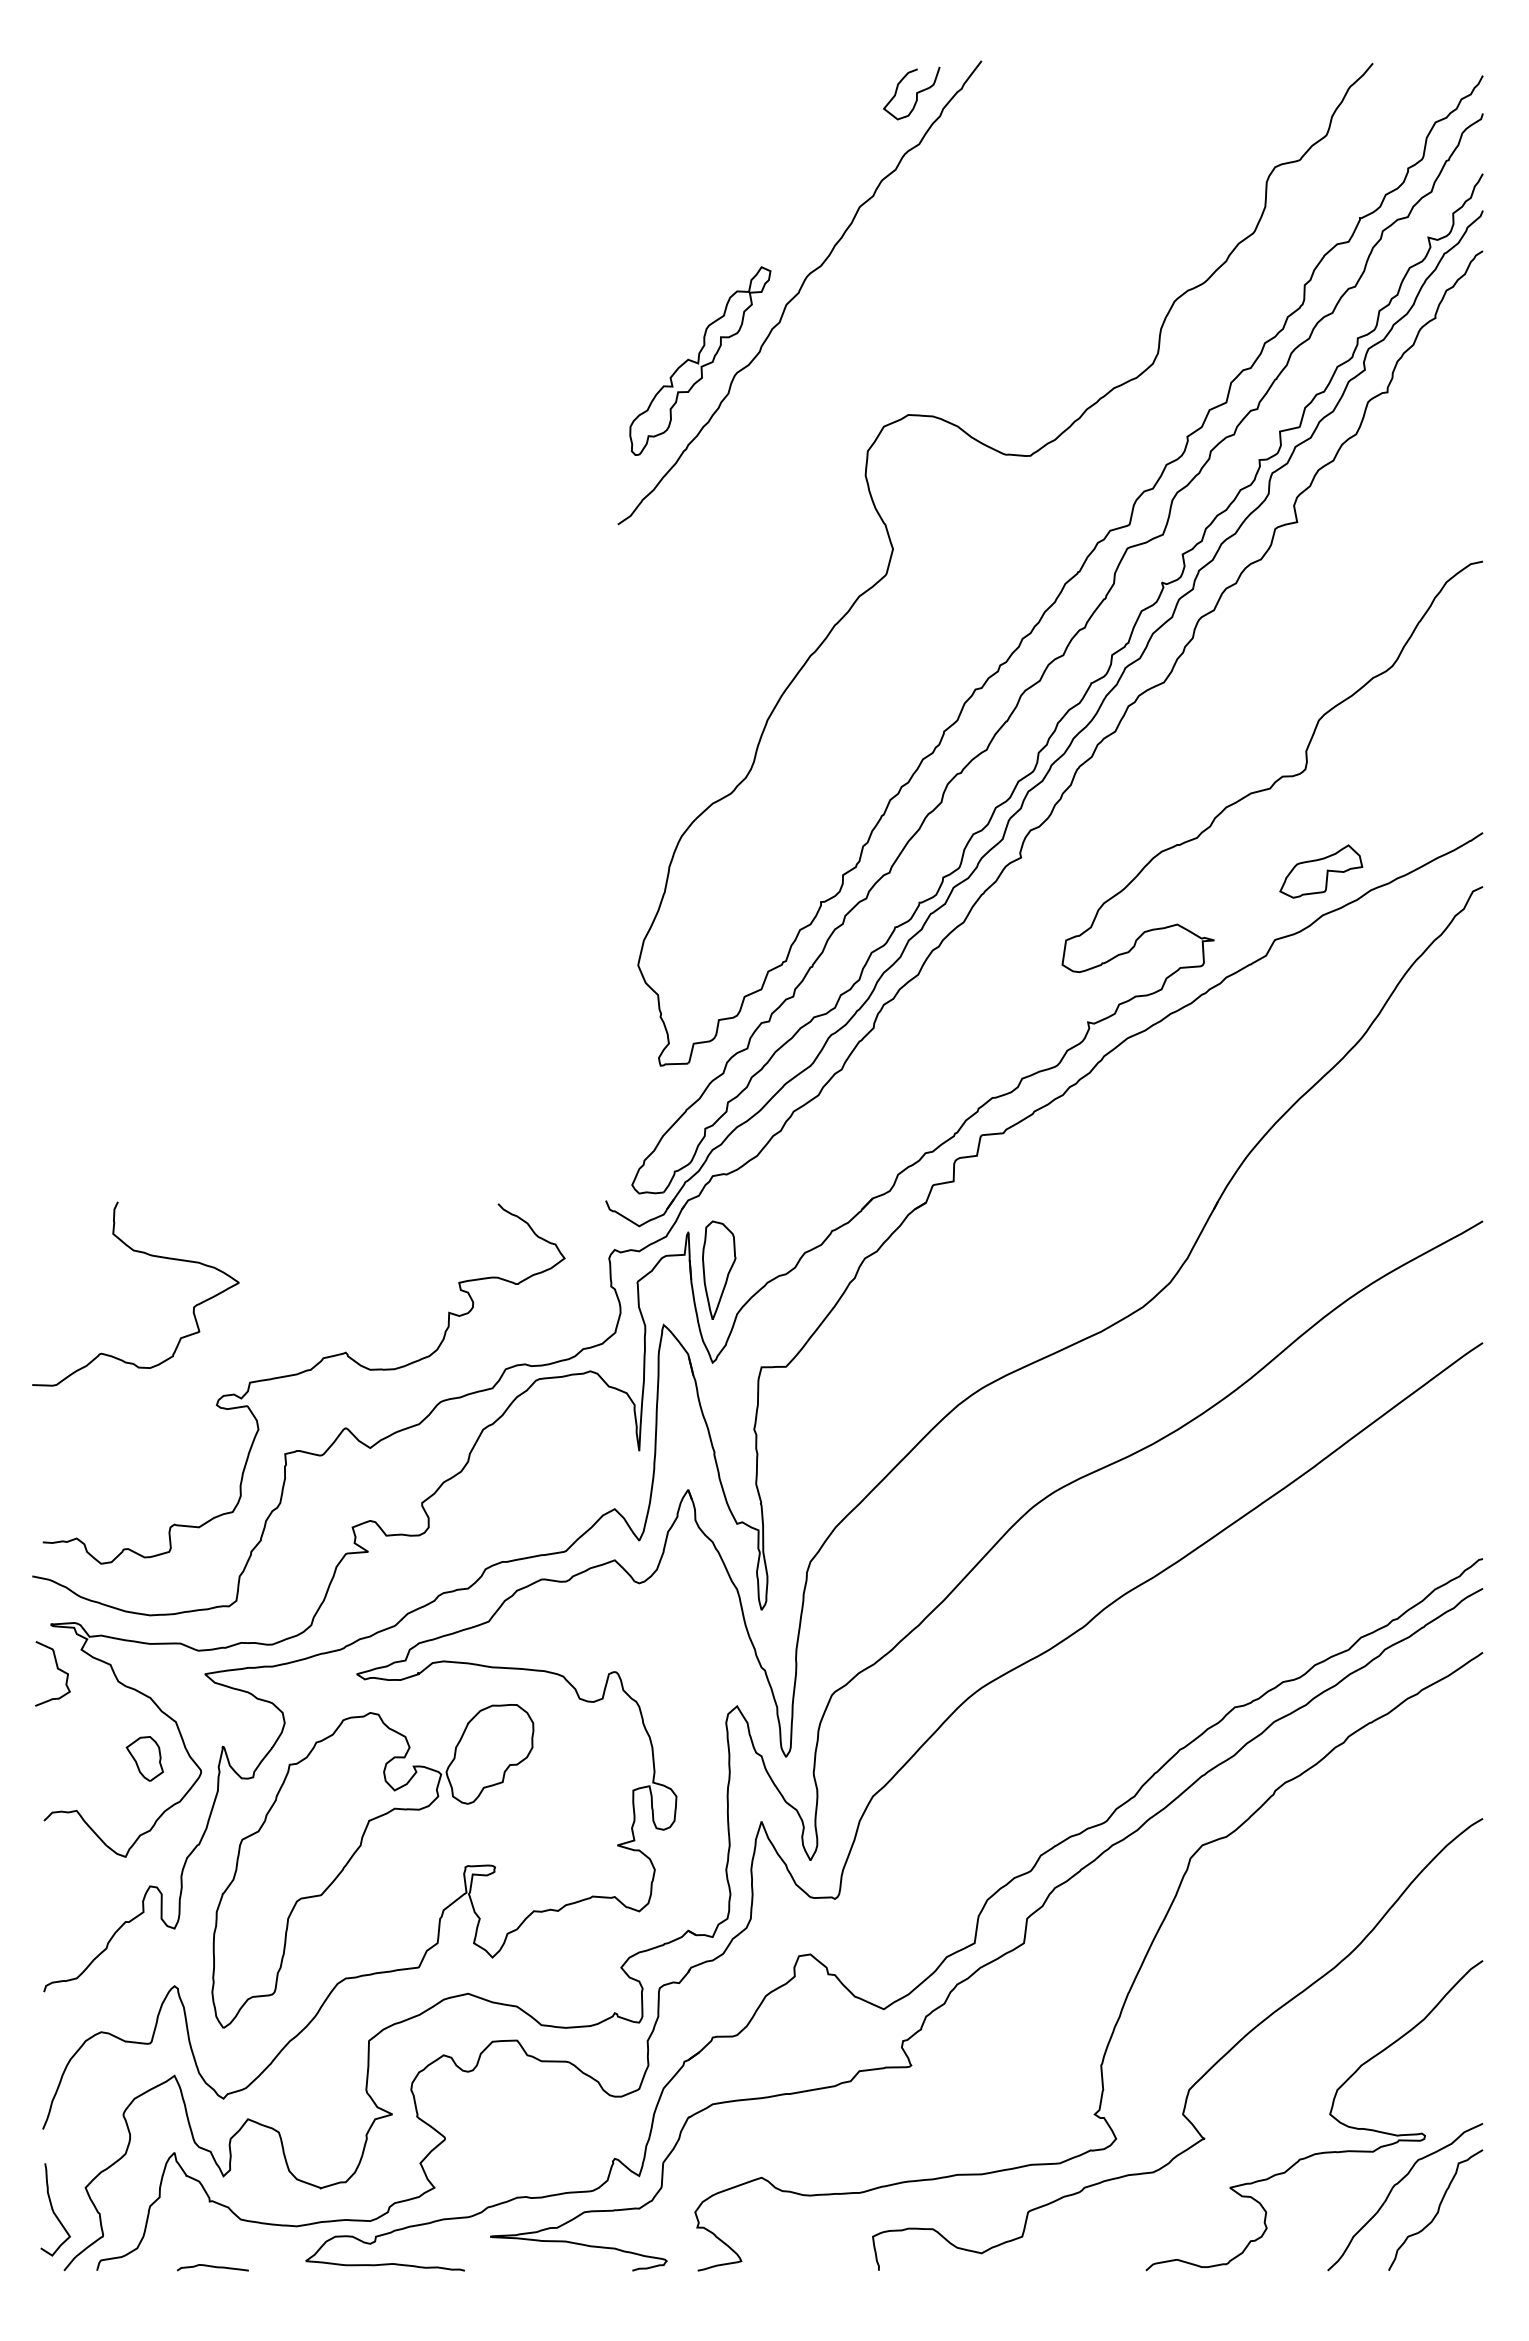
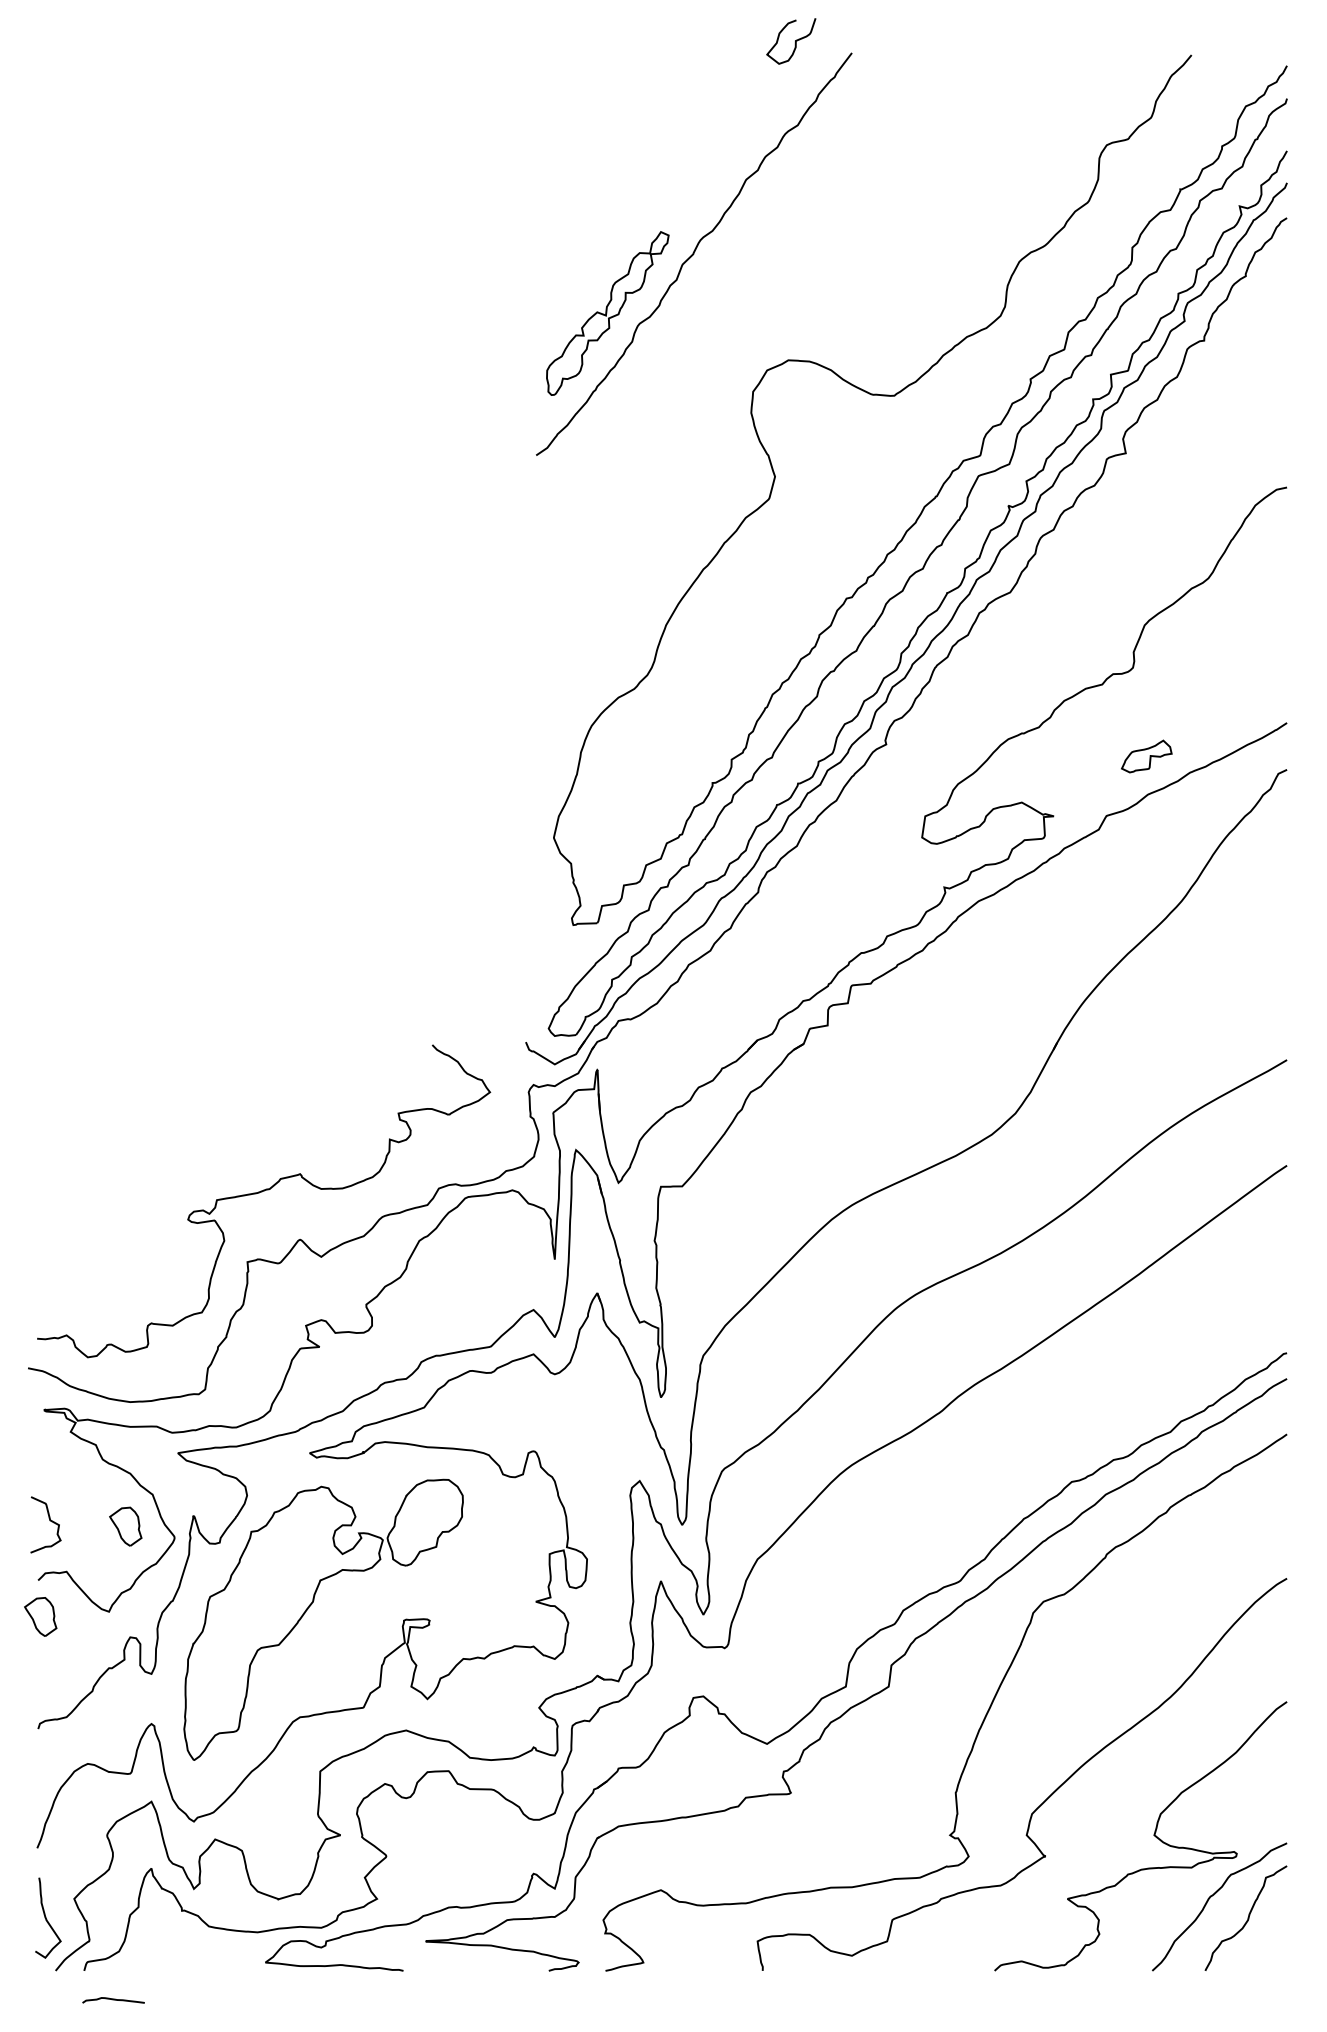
curve: (916, 93) -> (795, 41), moved
part: (1321, 871) -> (1146, 756), size x0.7
curve: (150, 1256) -> (130, 1090), removed
part: (719, 1269) -> (624, 1101), removed
curve: (57, 1669) -> (49, 1521), moved
part: (46, 1862) -> (40, 1616), added
curve: (212, 2267) -> (113, 2000), moved

